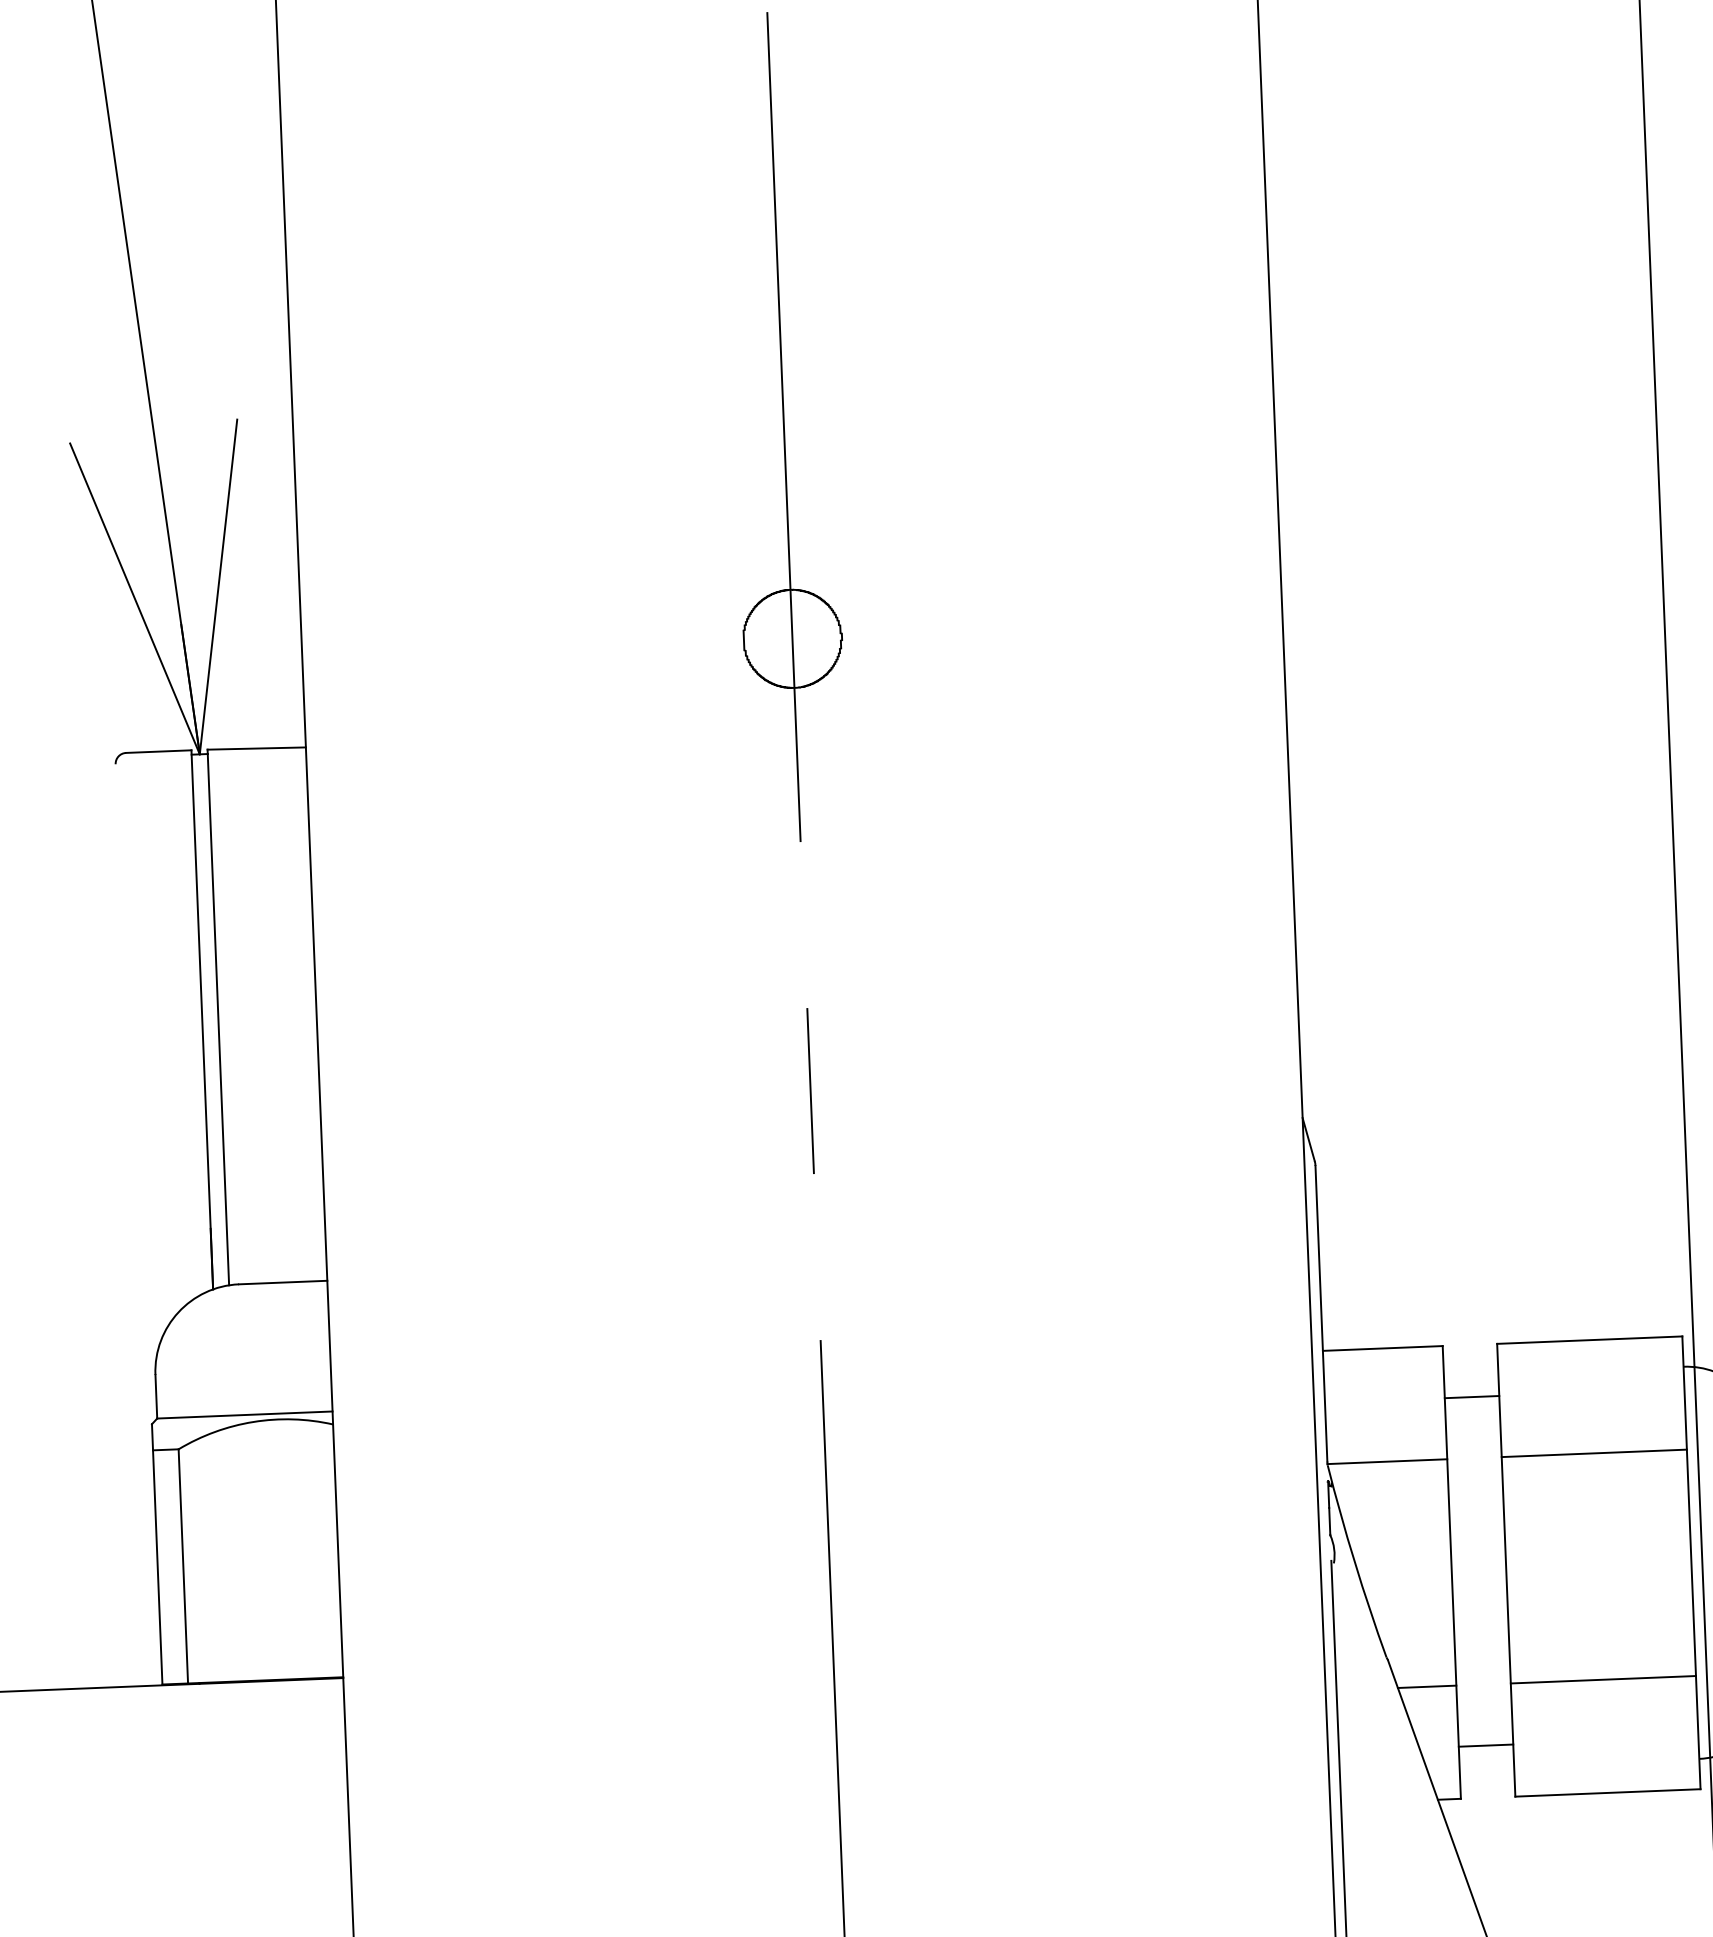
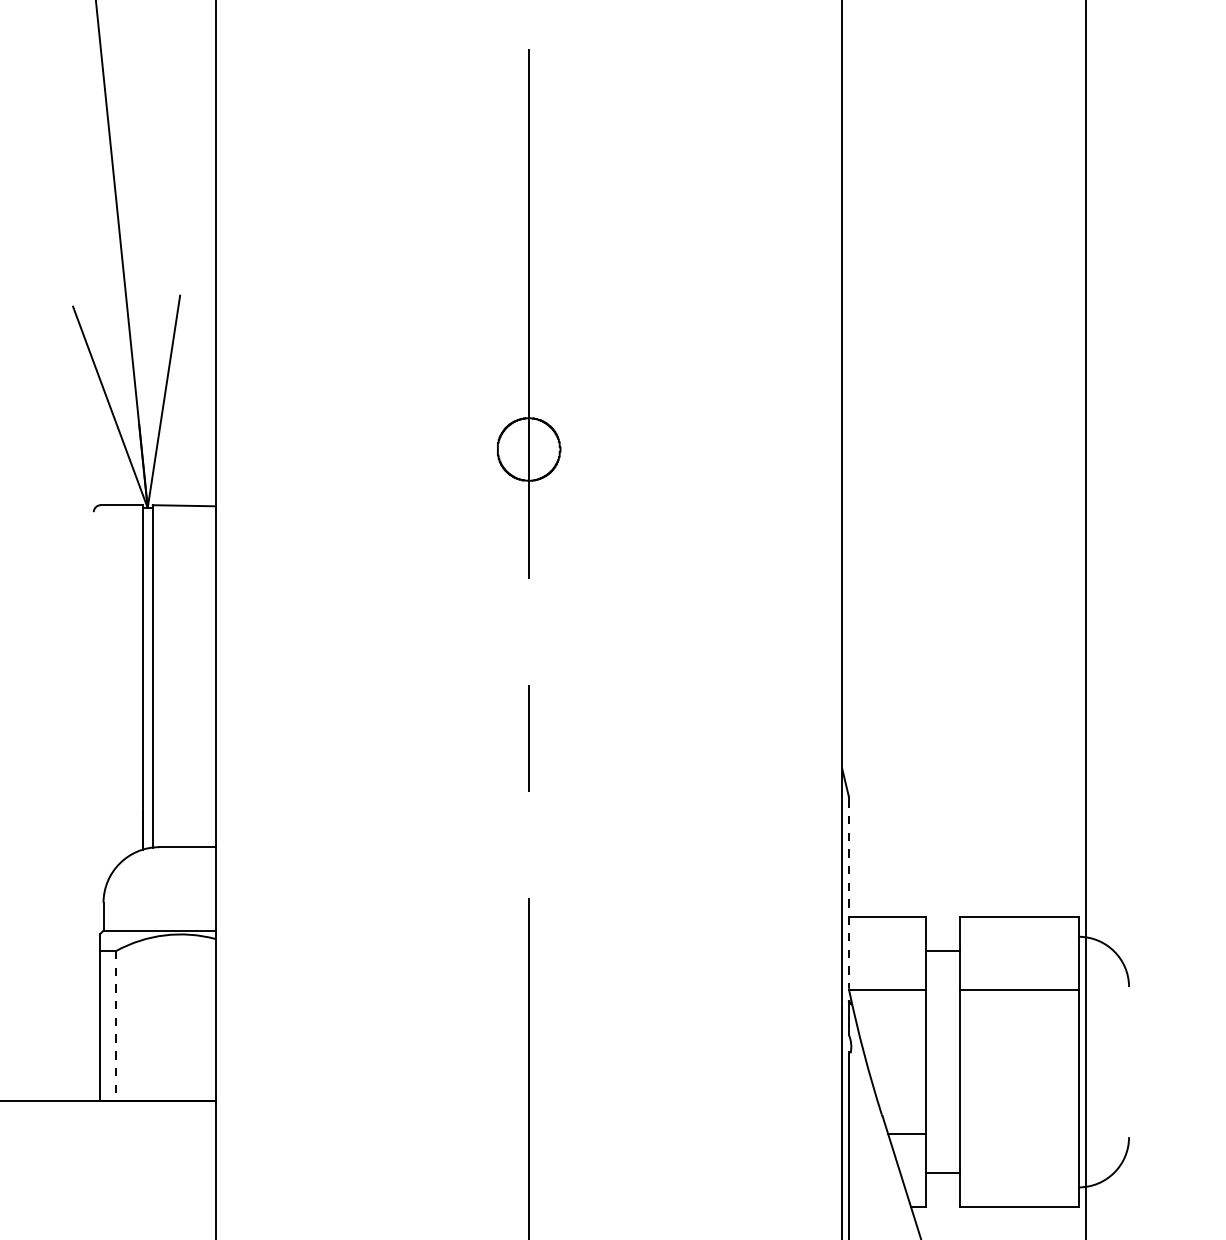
line: (1322, 1314) -> (849, 894), solid -> dashed
line: (183, 1566) -> (116, 1025), solid -> dashed
line: (1603, 1679) -> (1019, 1134), removed

